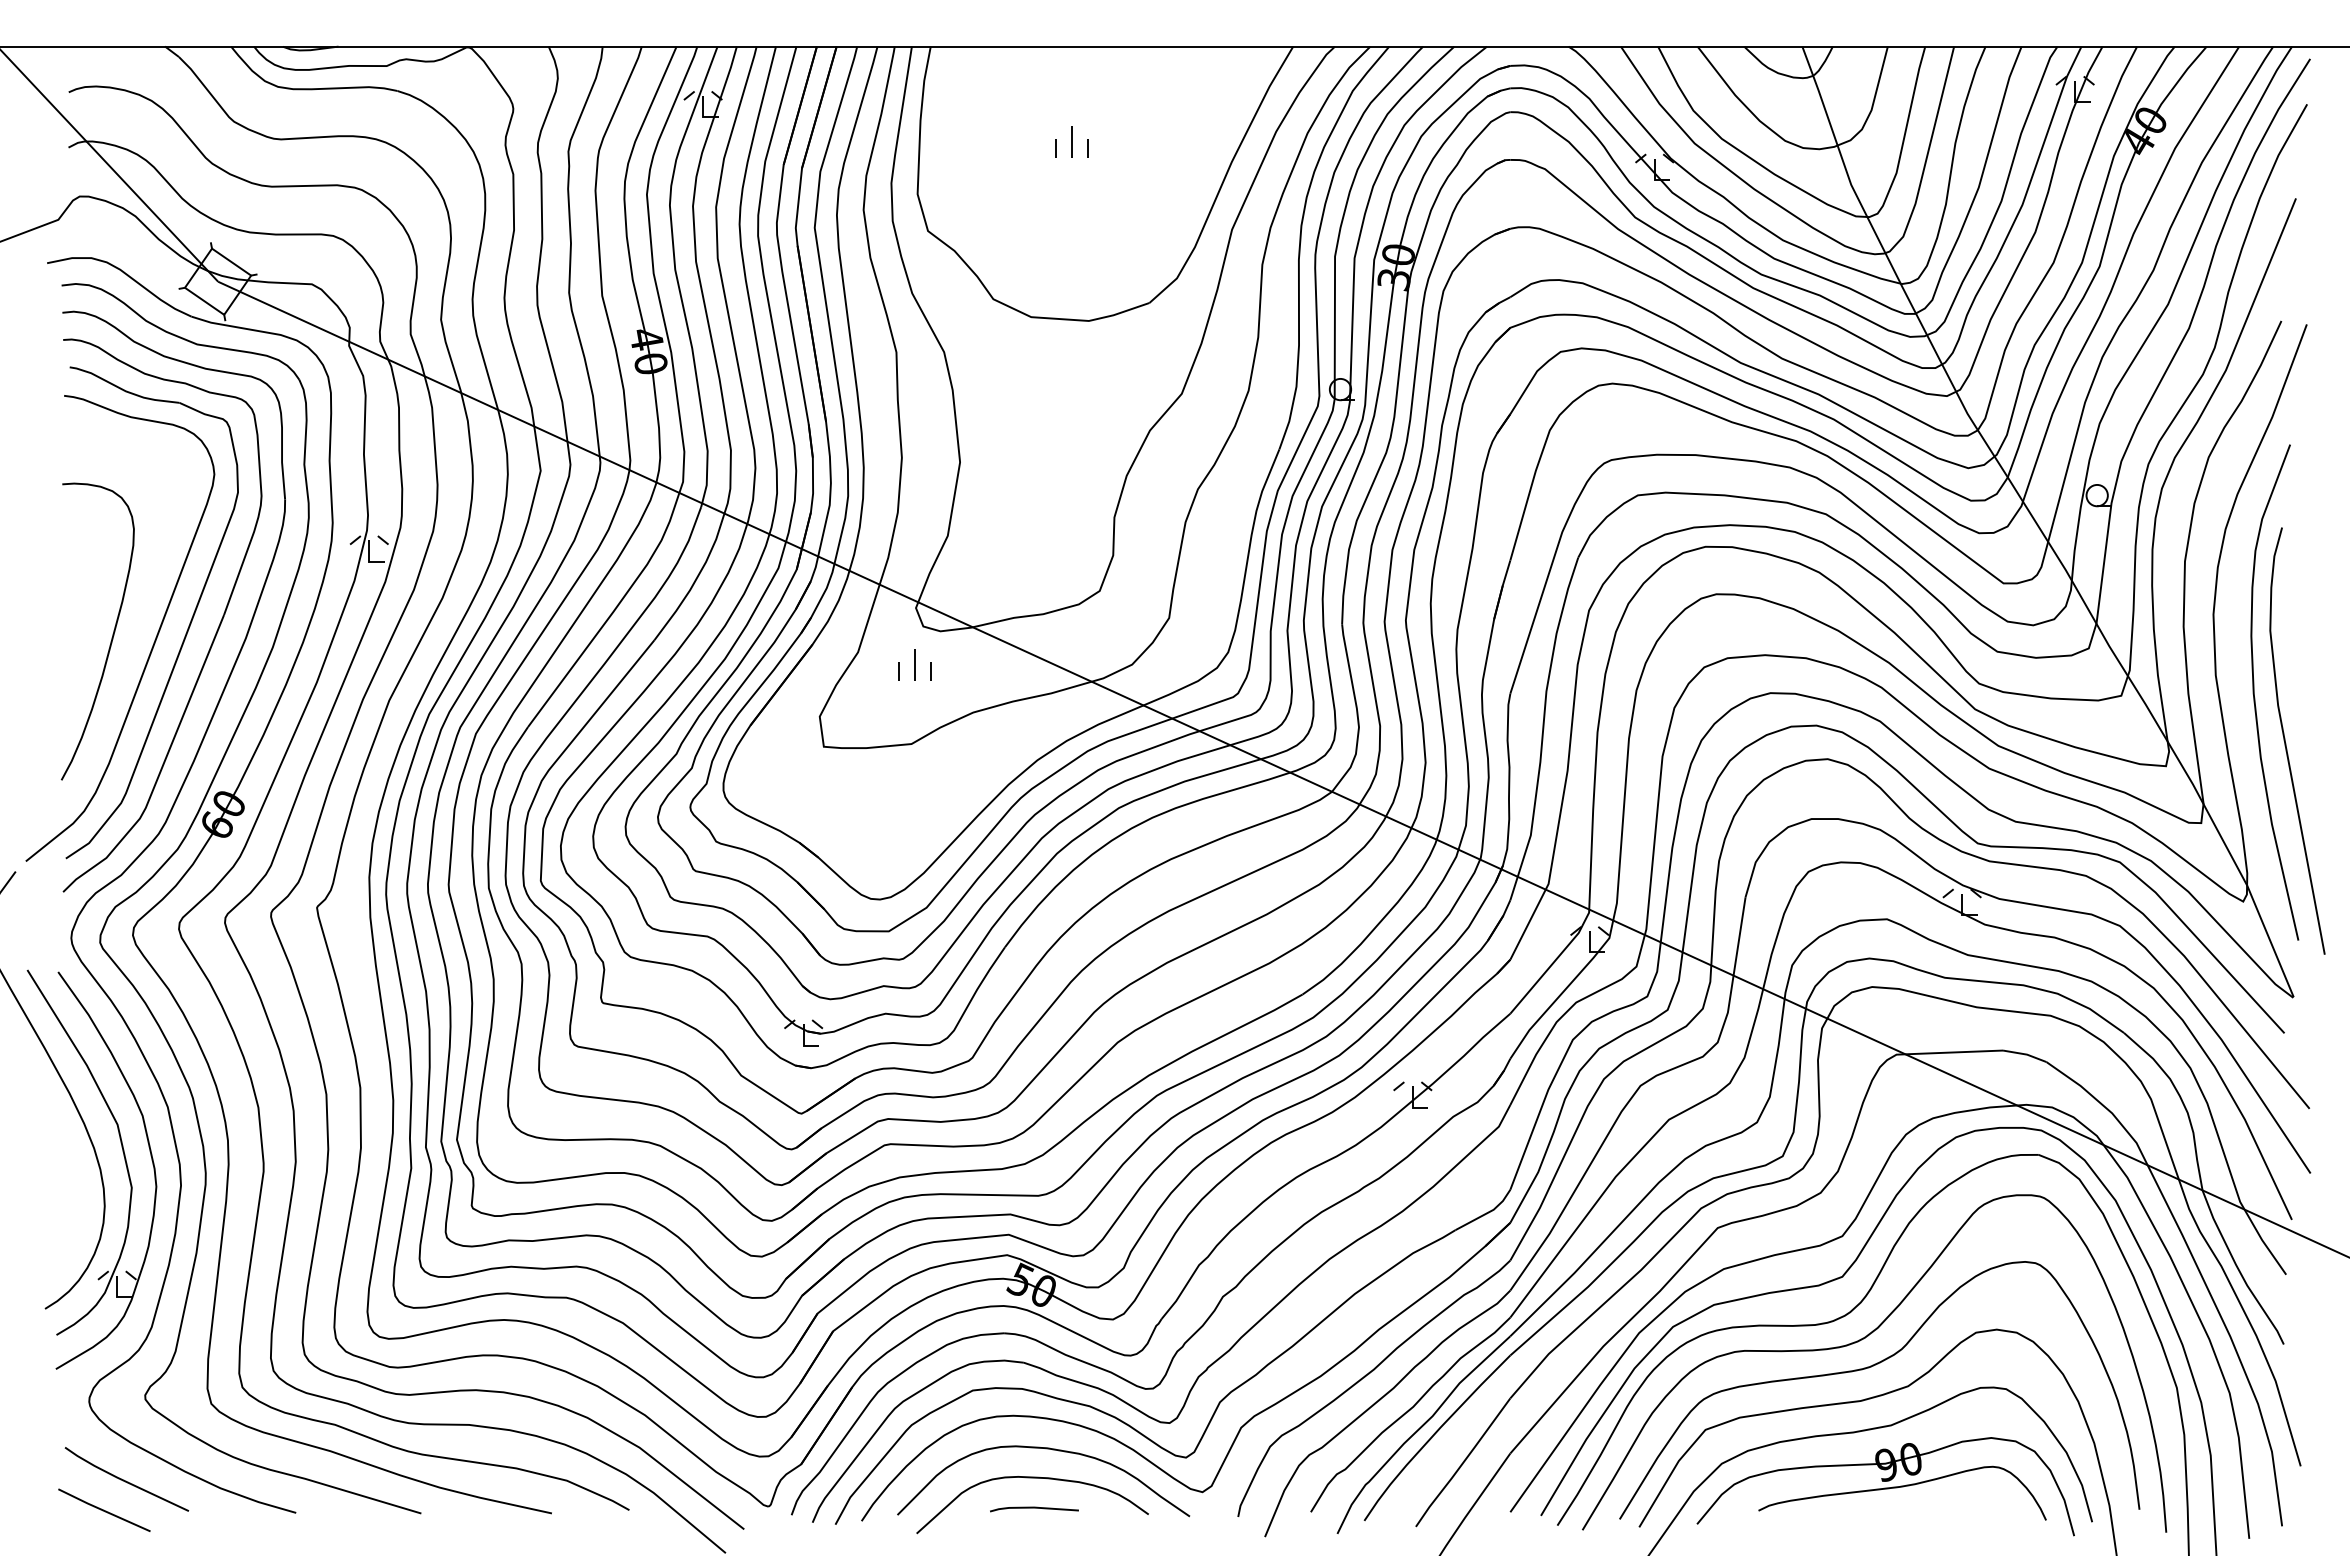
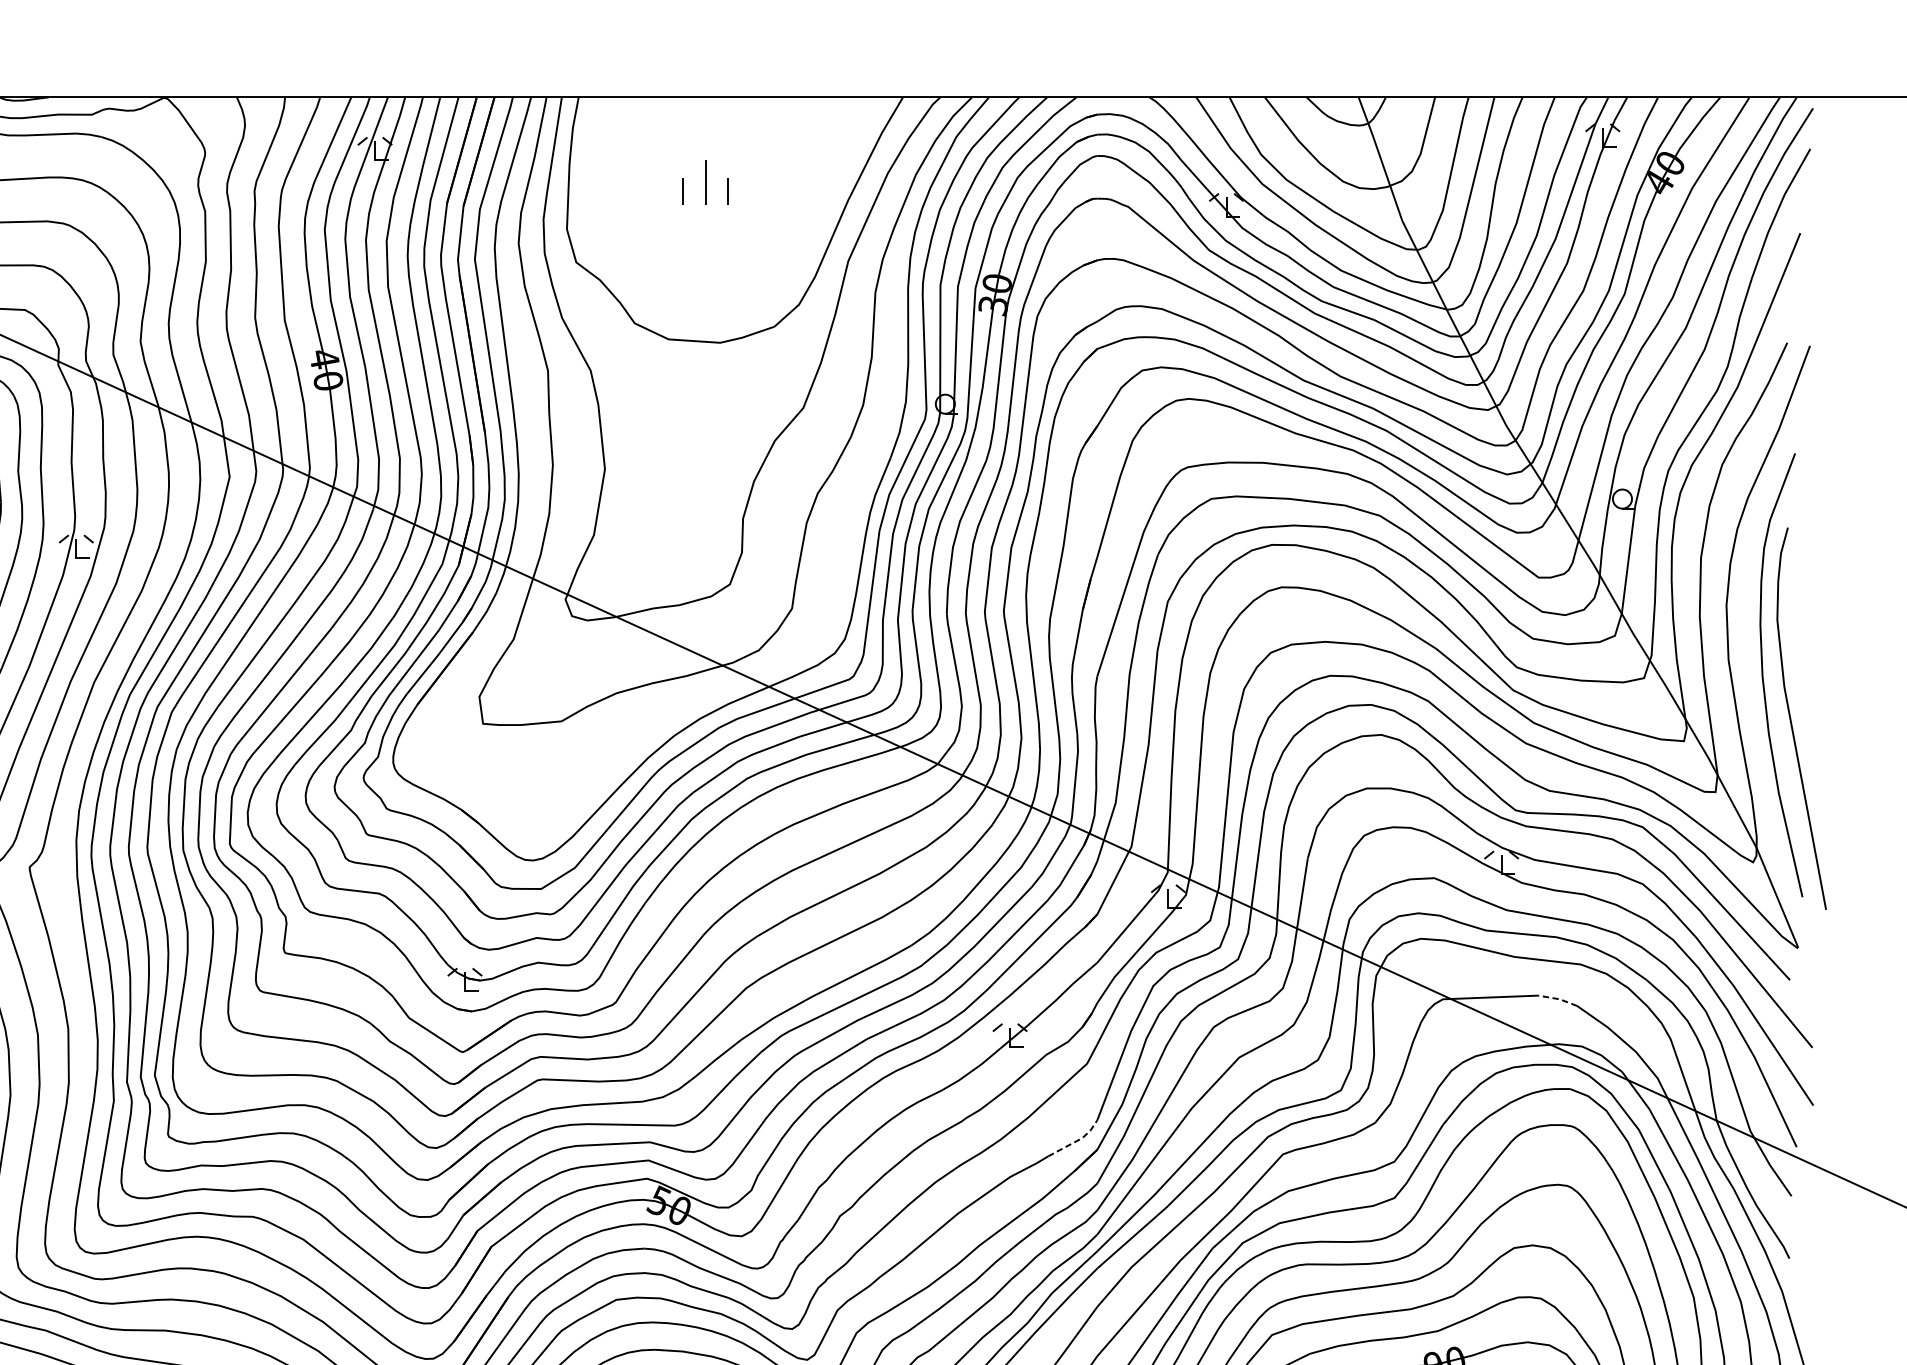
part: (1071, 141) -> (704, 182), size x1.6
part: (914, 664) -> (564, 650), removed
line: (2025, 1054) -> (1558, 999), solid -> dashed
line: (1487, 1212) -> (1076, 1140), solid -> dashed

